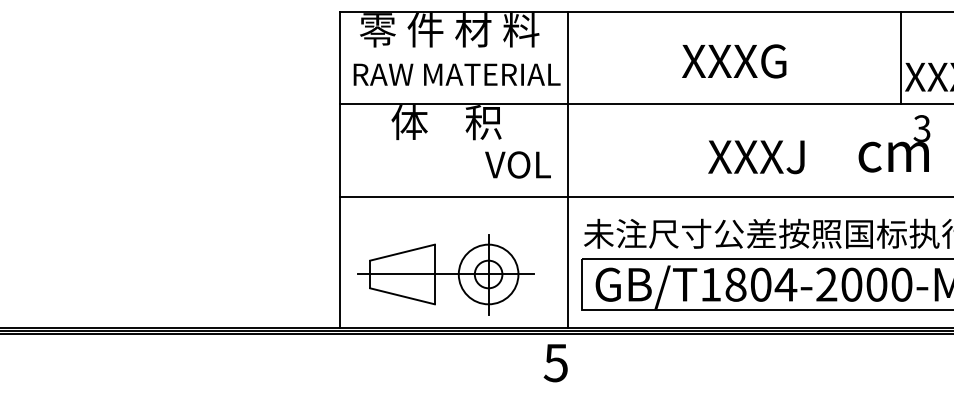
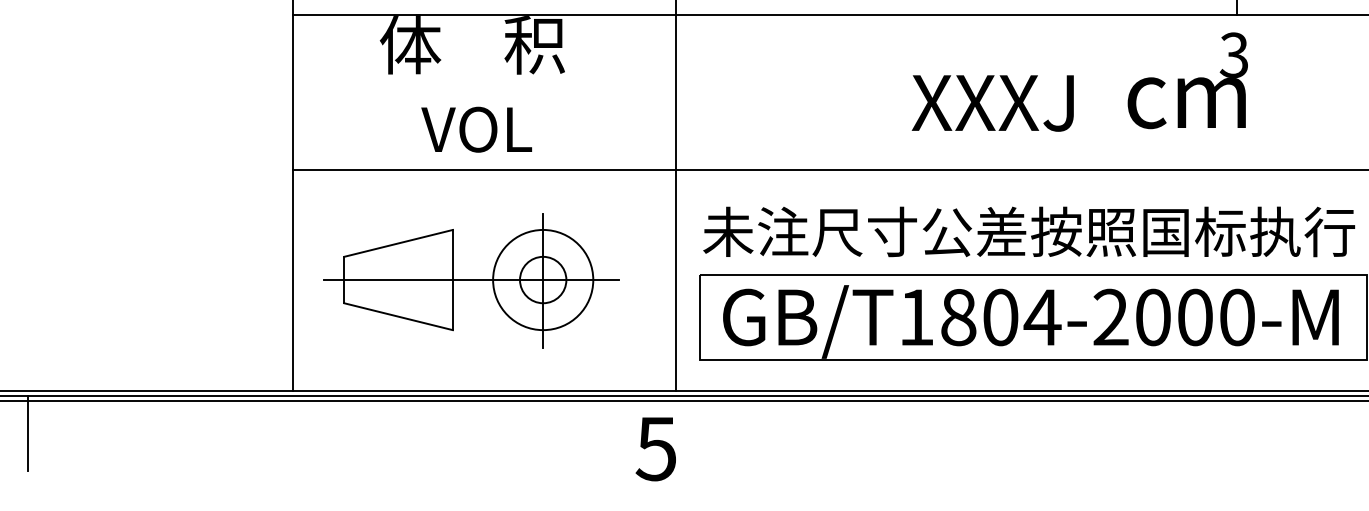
text: (894, 143) -> (1187, 80), moved
text: (517, 164) -> (475, 128), moved
part: (445, 274) -> (470, 280), moved
line: (181, 353) -> (27, 432), added

